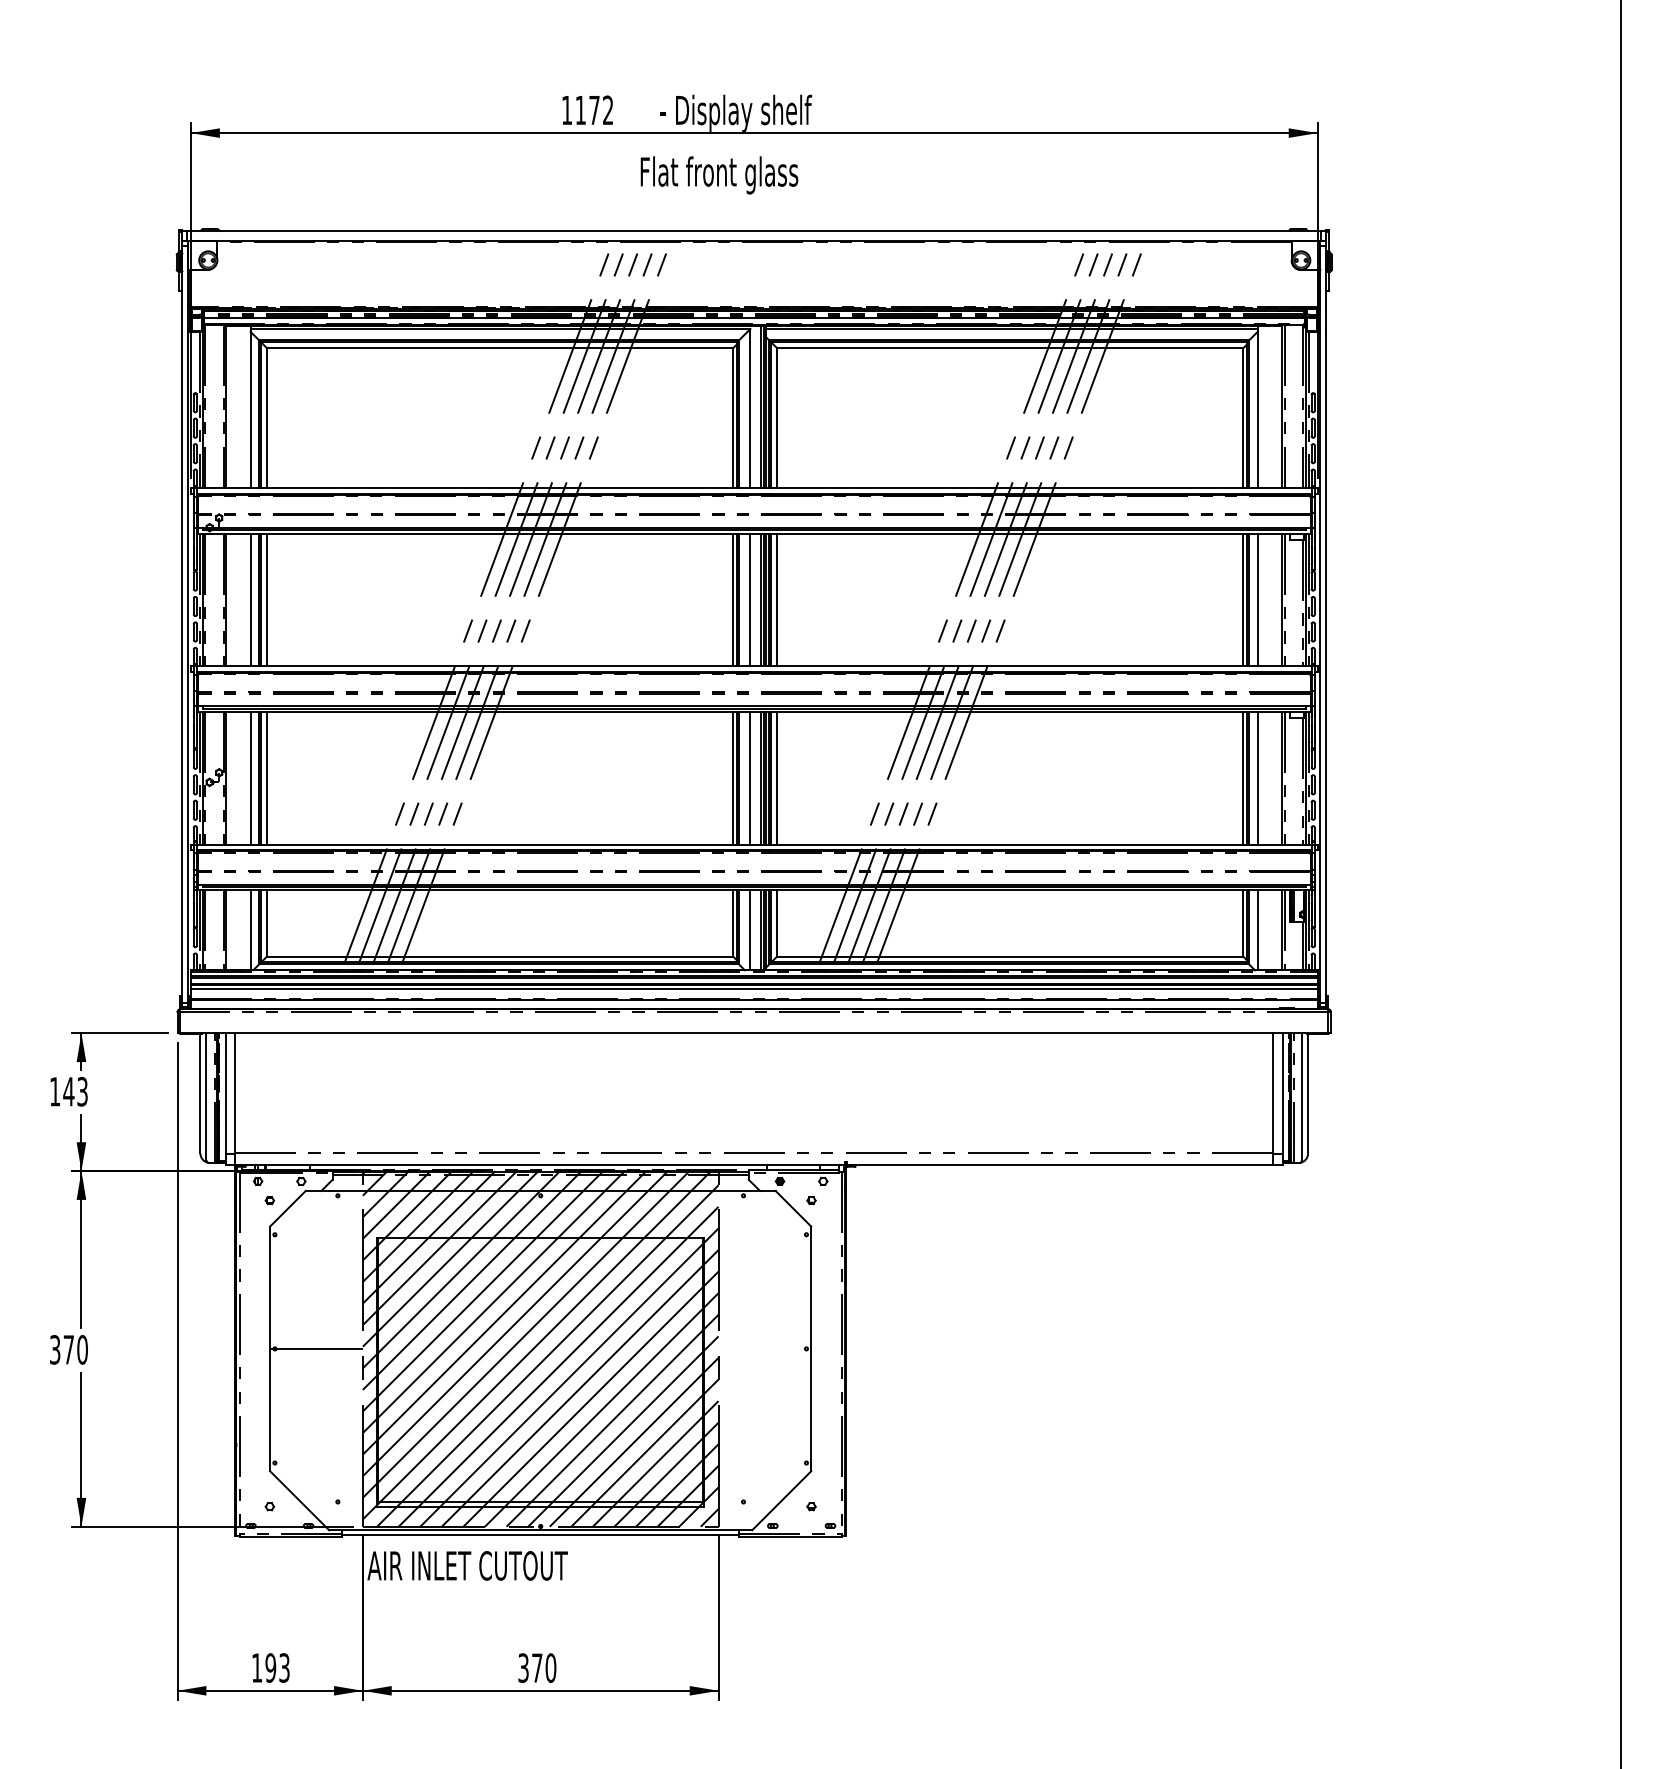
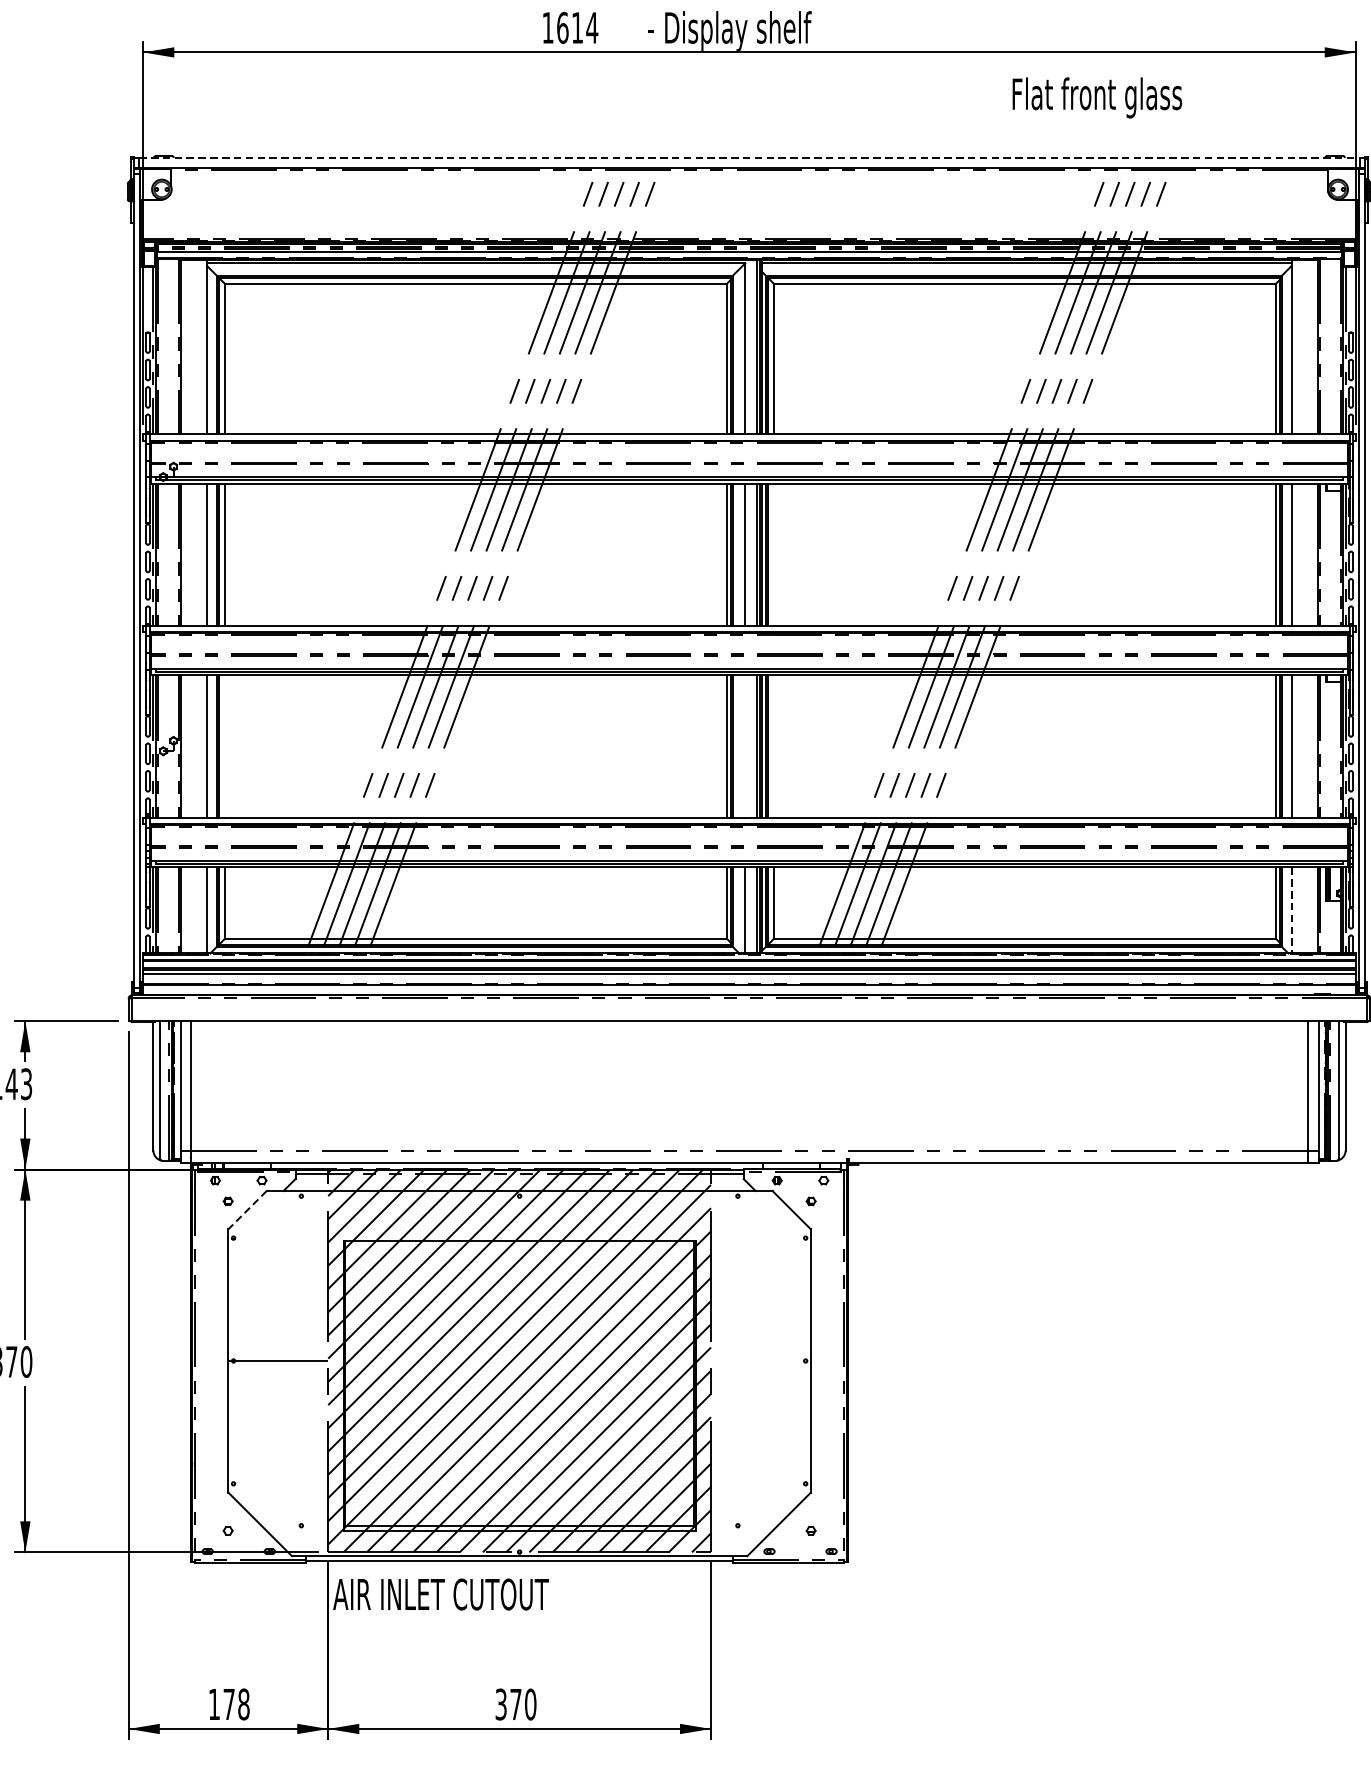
text: (594, 110) -> (577, 28), 1172 -> 1614
text: (719, 175) -> (1097, 98), moved
line: (754, 231) -> (749, 158), solid -> dashed
line: (777, 599) -> (774, 554), removed
line: (266, 777) -> (224, 745), removed
line: (750, 777) -> (745, 745), removed
line: (777, 777) -> (774, 745), removed
line: (1257, 930) -> (1291, 910), solid -> dashed
line: (287, 1209) -> (247, 1210), solid -> dashed
text: (277, 1667) -> (236, 1703), 193 -> 178

